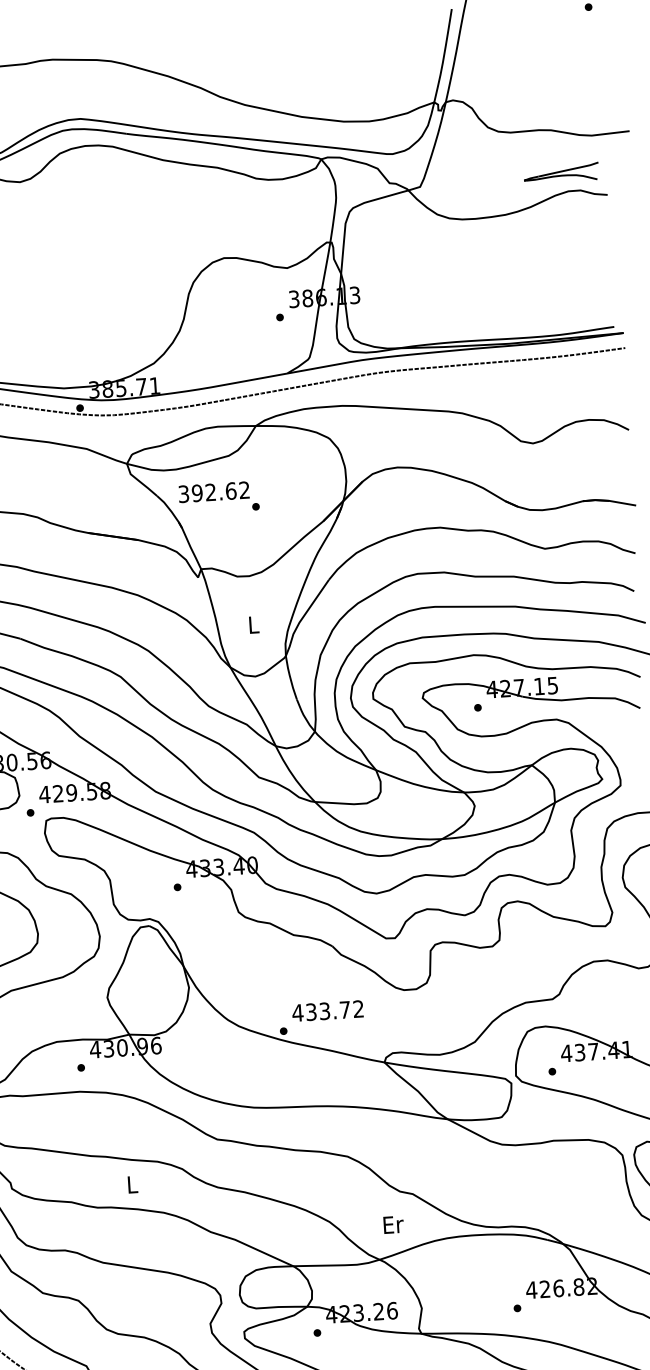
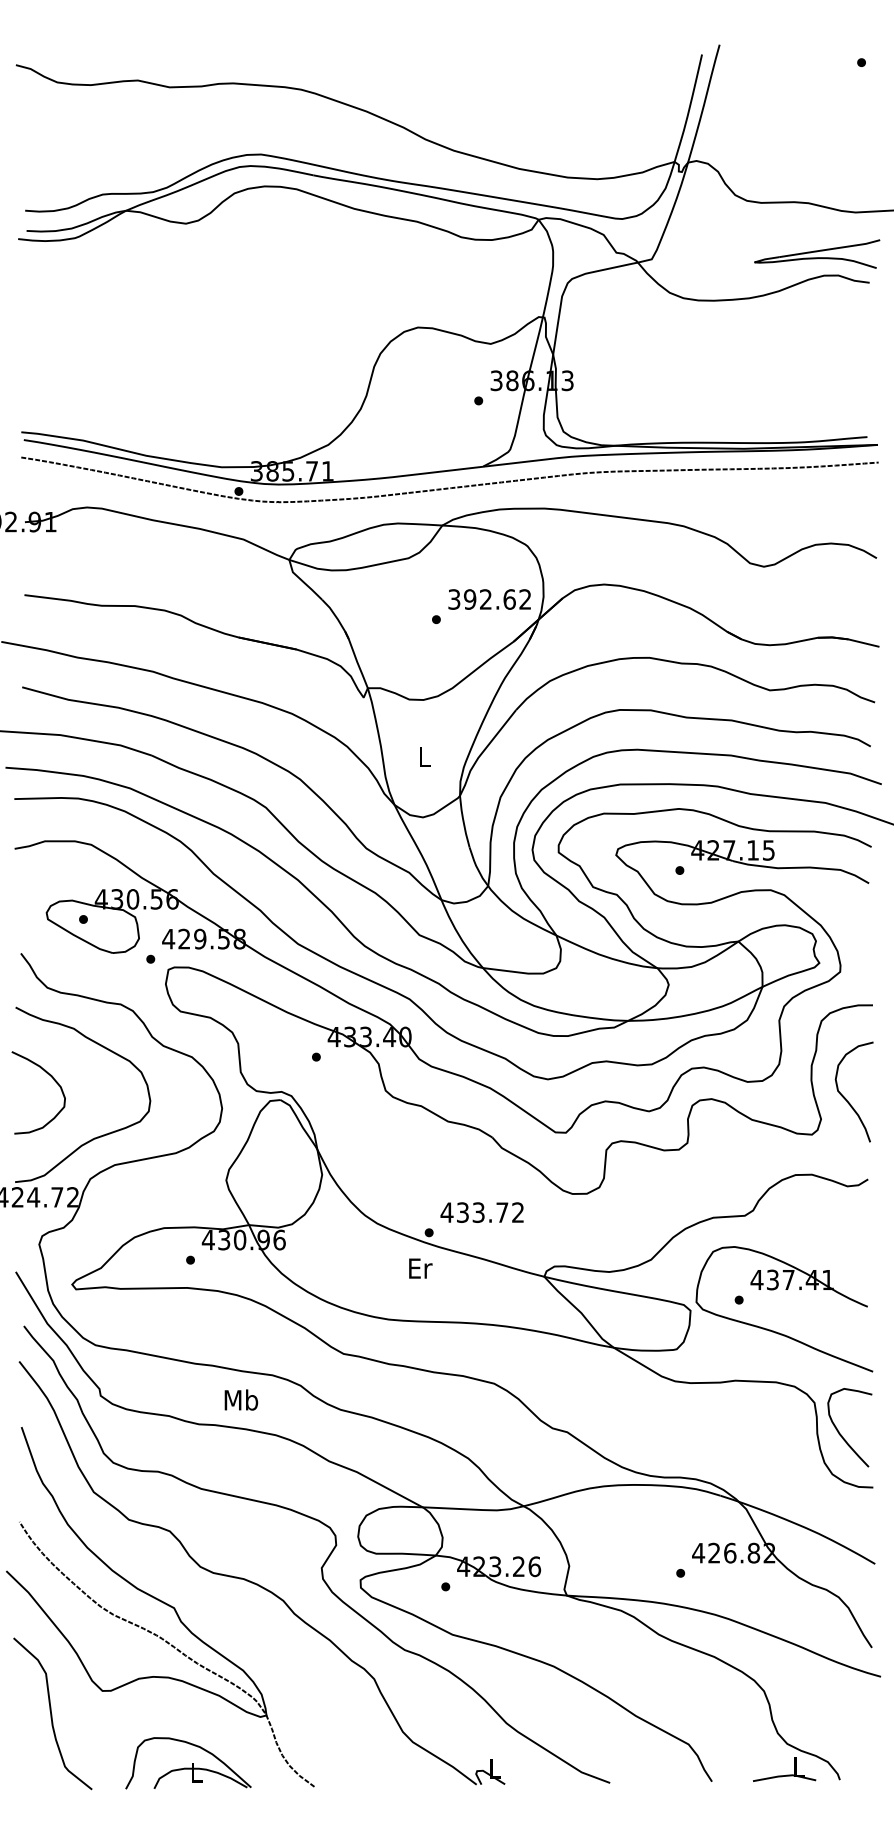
part: (561, 172) -> (817, 253), size x1.43
text: (213, 492) -> (489, 599), moved
text: (132, 1184) -> (241, 1399), L -> Mb
text: (393, 1224) -> (420, 1268), moved

